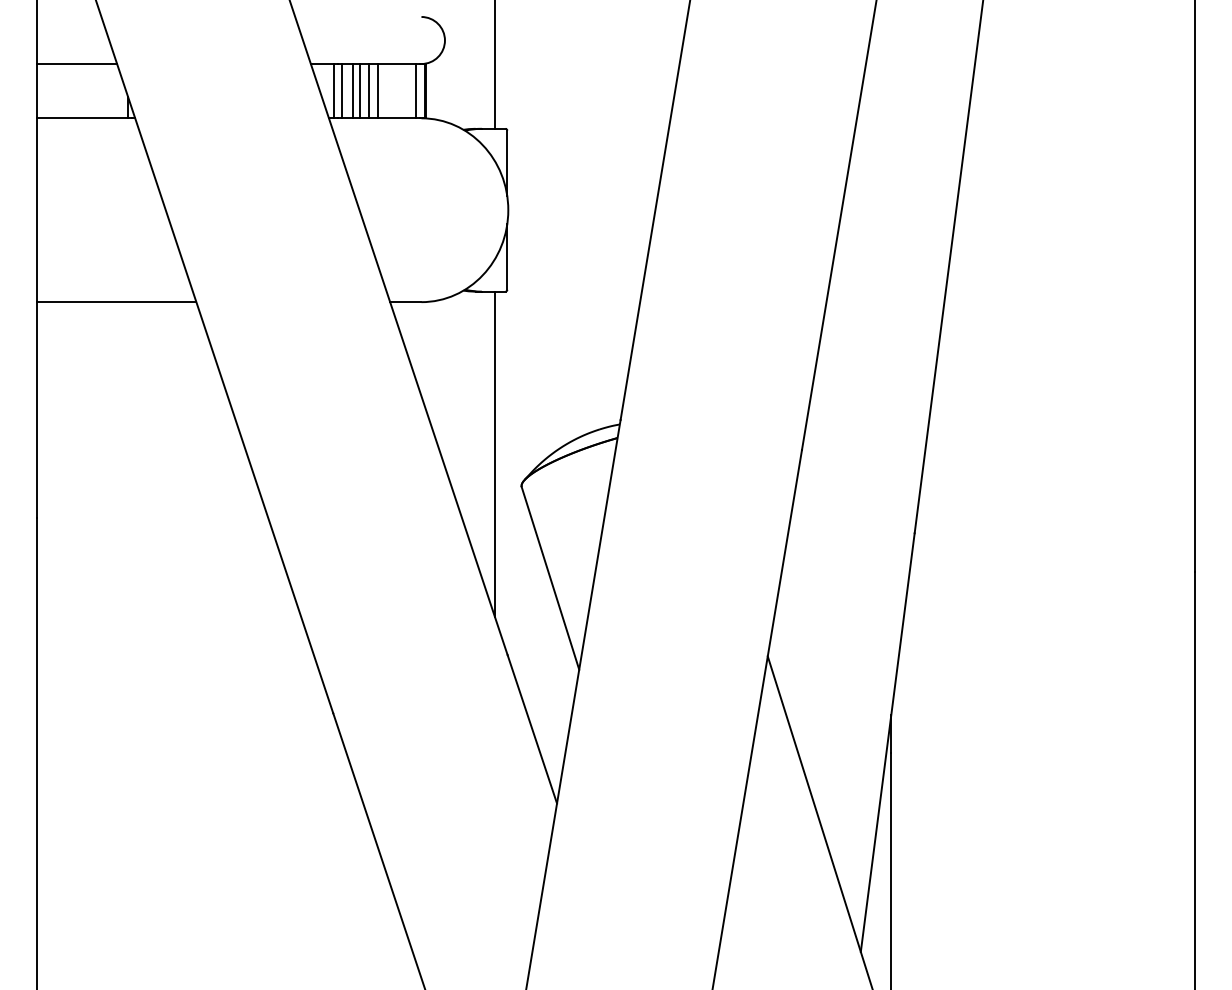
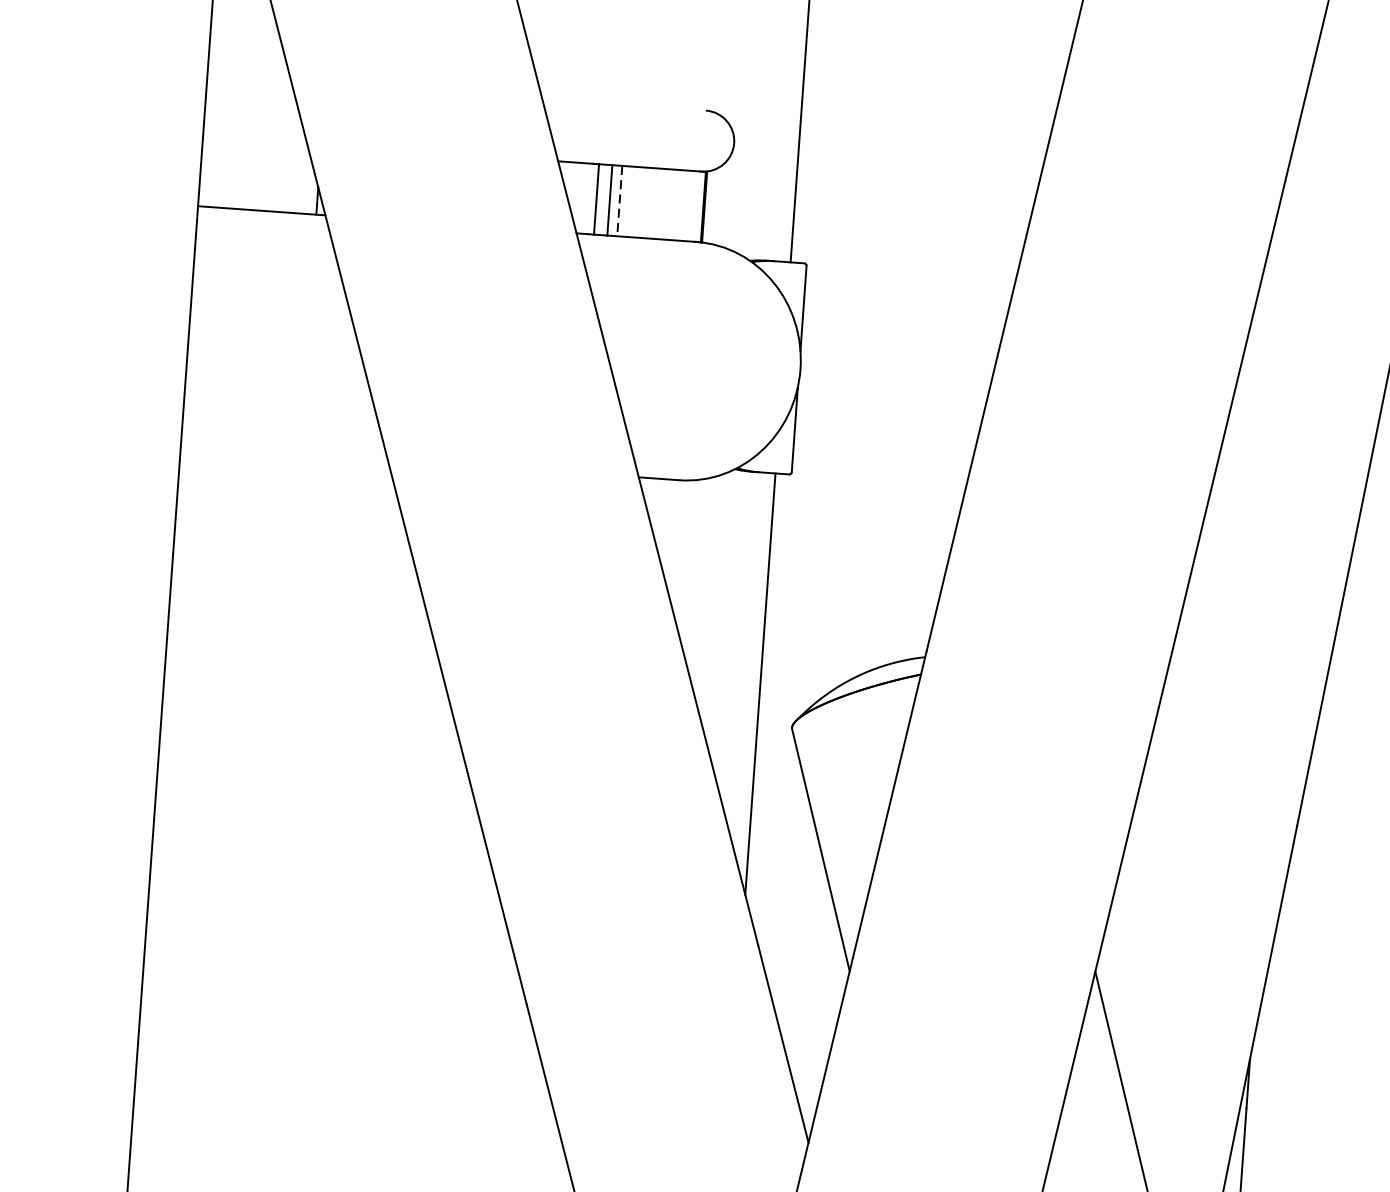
line: (76, 64) -> (254, 140), removed
line: (333, 91) -> (584, 199), removed
line: (360, 91) -> (619, 201), solid -> dashed
line: (368, 91) -> (630, 202), removed
line: (377, 91) -> (641, 203), removed
line: (415, 91) -> (691, 206), removed
line: (116, 302) -> (284, 452), removed

